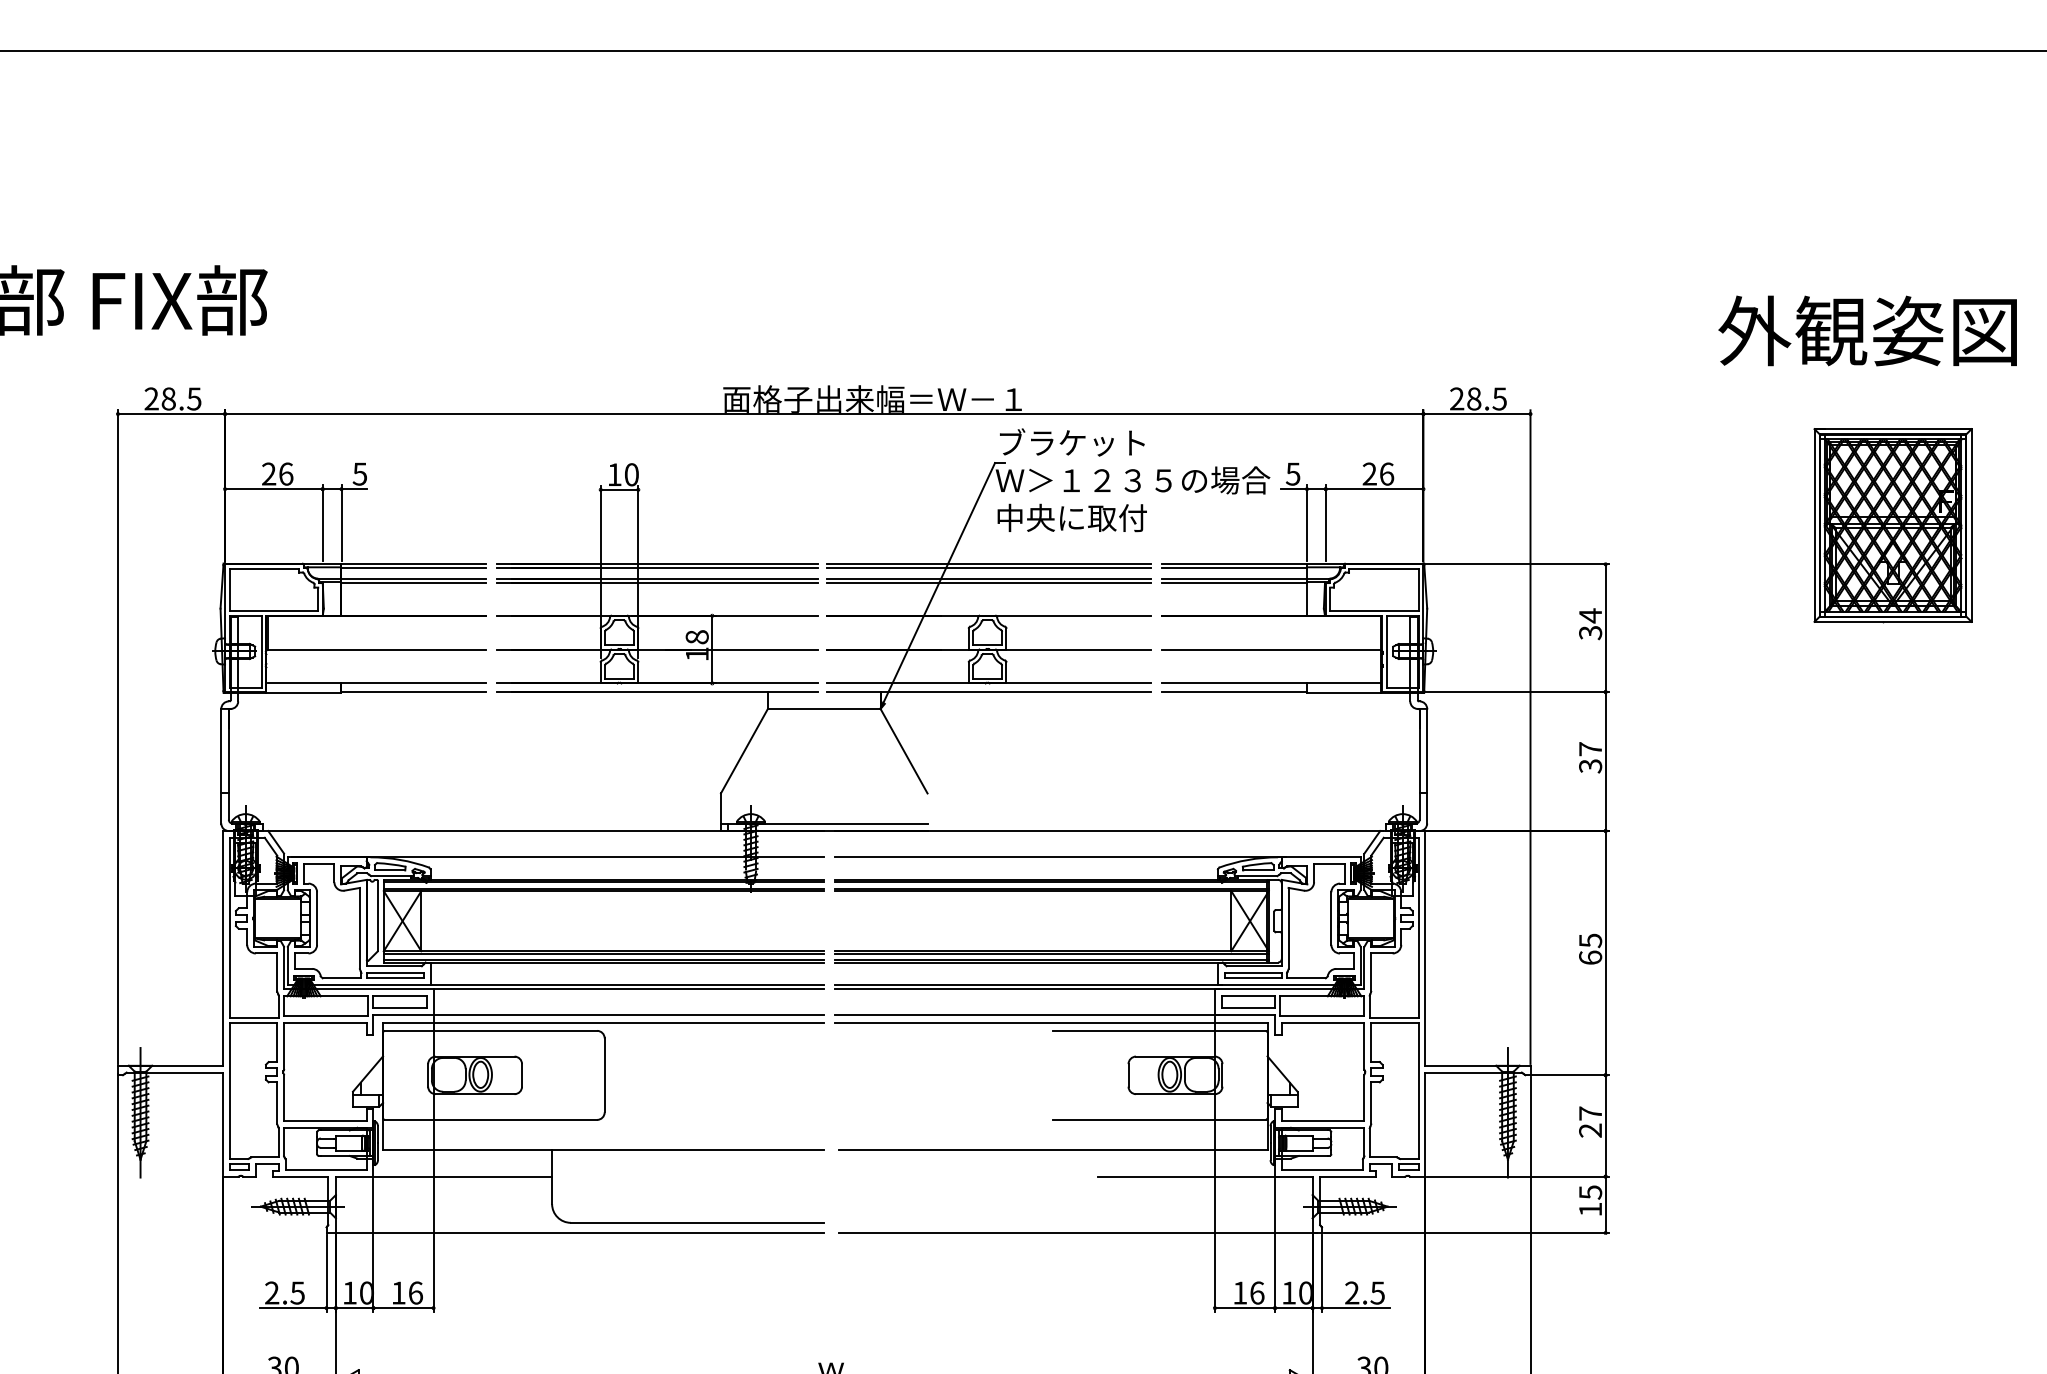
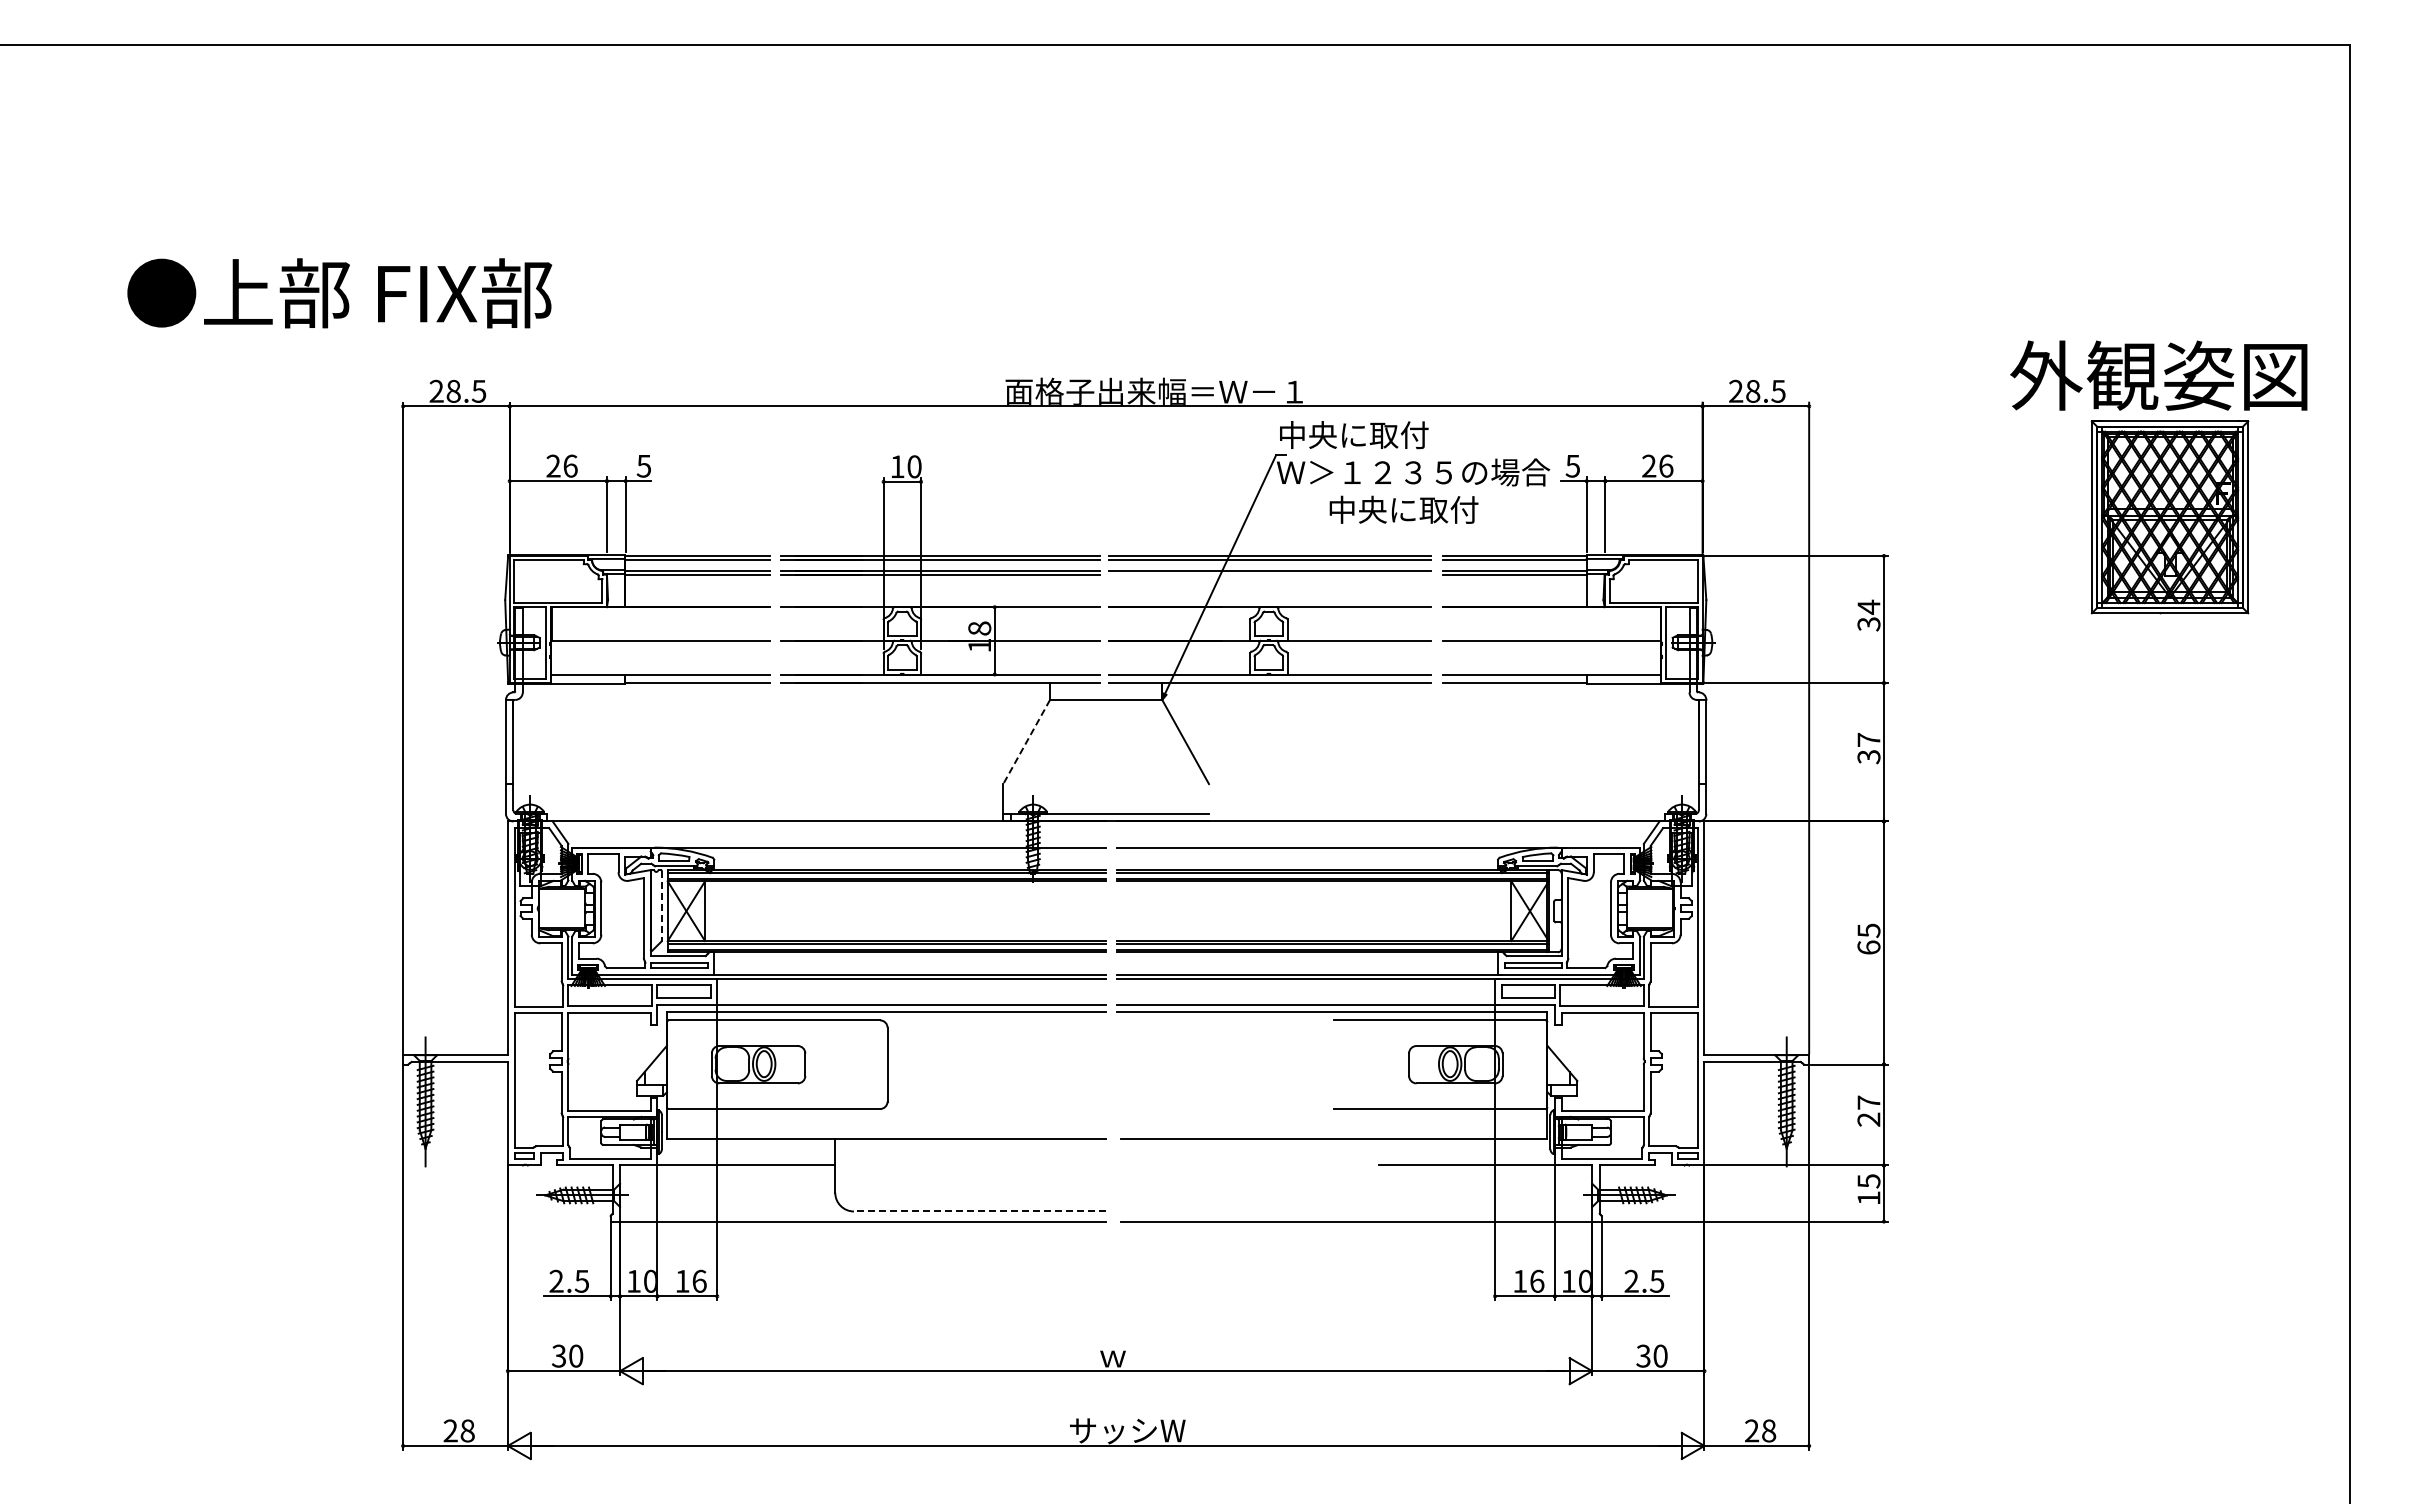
text: (1867, 330) -> (2158, 375), moved
text: (1073, 442) -> (1354, 434), ブラケット -> 中央に取付
text: (1071, 517) -> (1403, 509), moved
line: (988, 582) -> (1269, 574), removed
line: (744, 751) -> (1026, 742), solid -> dashed
line: (377, 915) -> (661, 905), solid -> dashed
line: (697, 1222) -> (979, 1211), solid -> dashed

